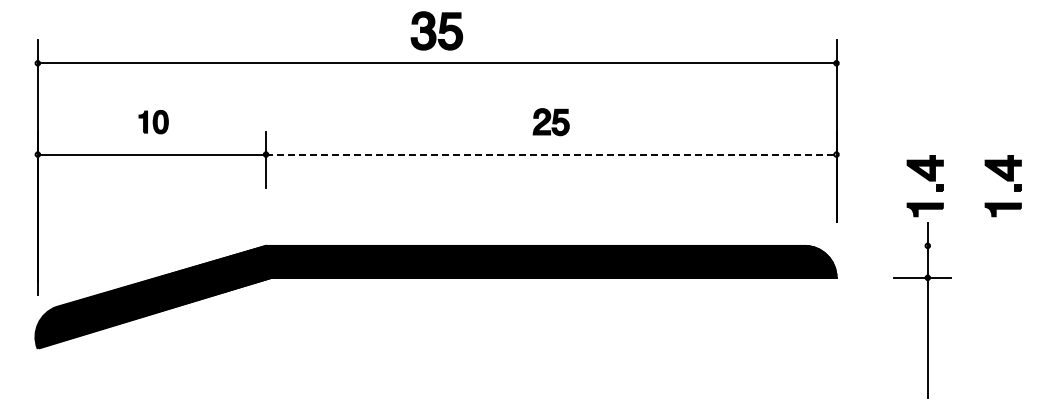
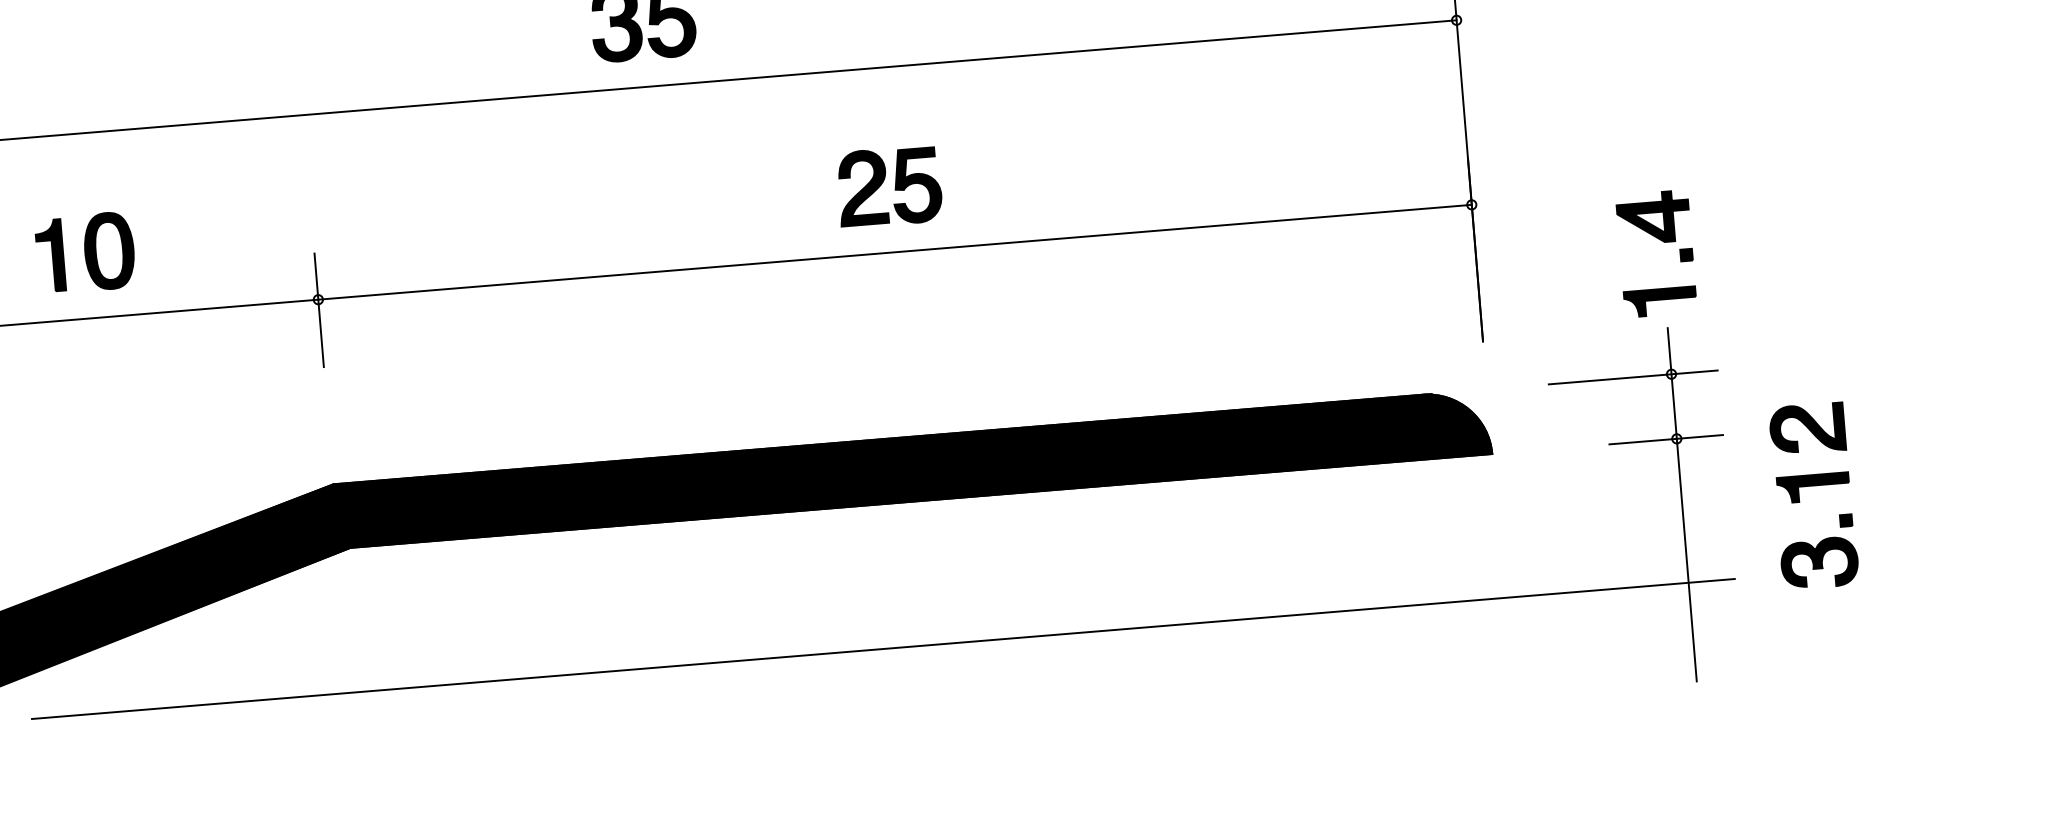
part: (153, 121) -> (85, 251), size x1.67
part: (551, 121) -> (890, 185), size x1.43
line: (551, 154) -> (895, 252), dashed -> solid
part: (1005, 180) -> (1817, 229), removed
line: (908, 245) -> (1632, 376), added
part: (992, 311) -> (1813, 496), added
line: (529, 349) -> (883, 649), added

